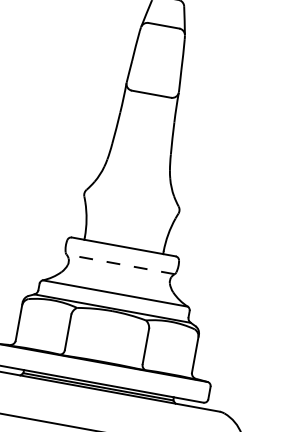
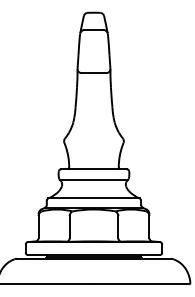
line: (121, 265) -> (94, 180), dashed -> solid

